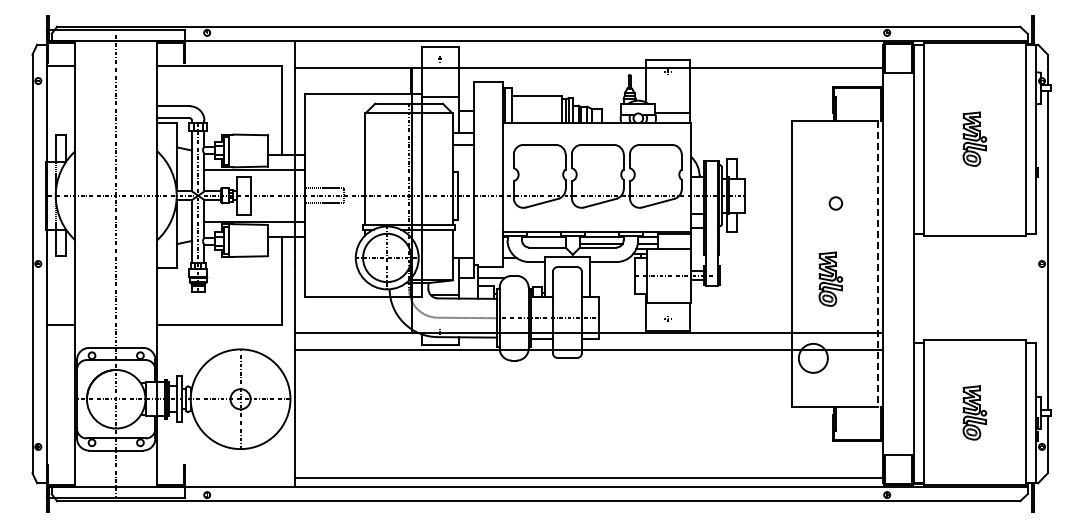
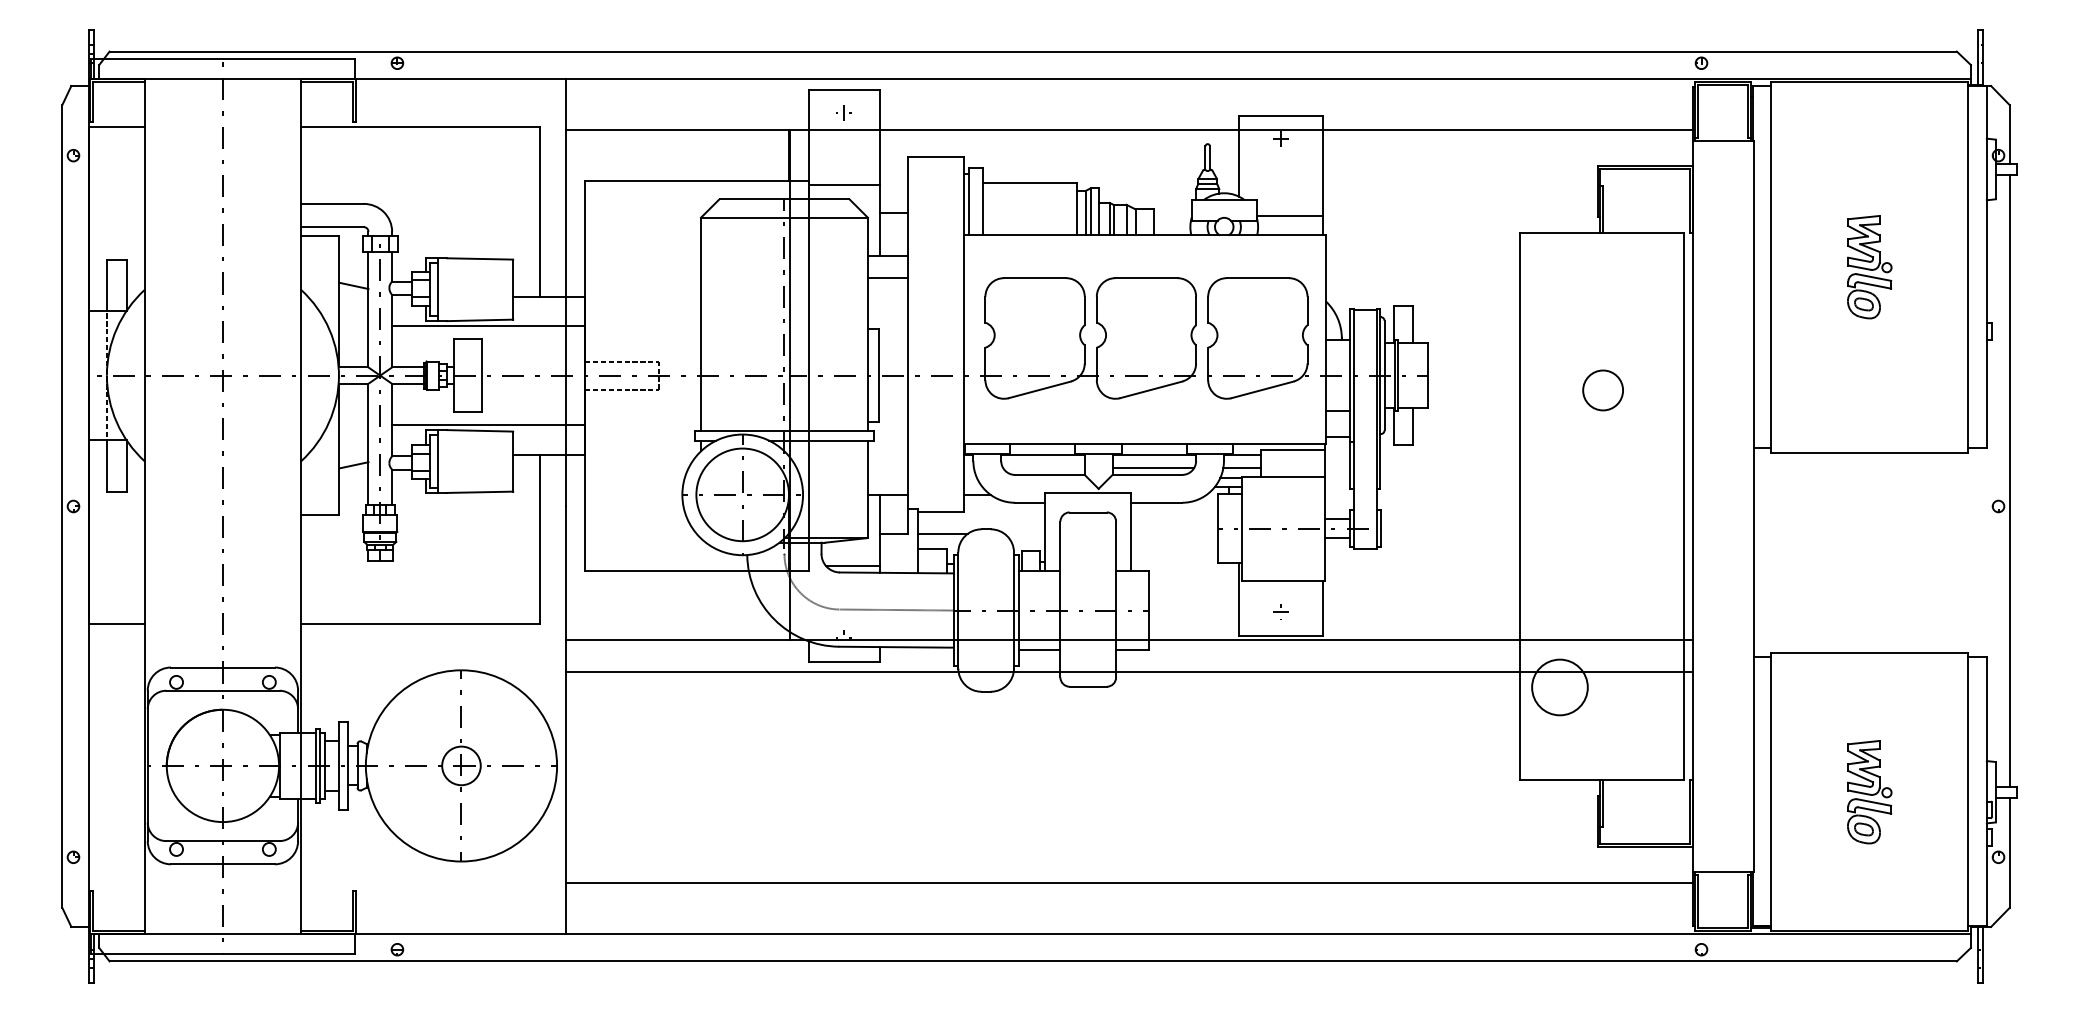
circle: (835, 203) -> (1602, 390), size x1.67
line: (877, 264) -> (1682, 507), dashed -> solid
part: (830, 278) -> (1592, 534), removed
line: (588, 478) -> (1128, 883), moved

